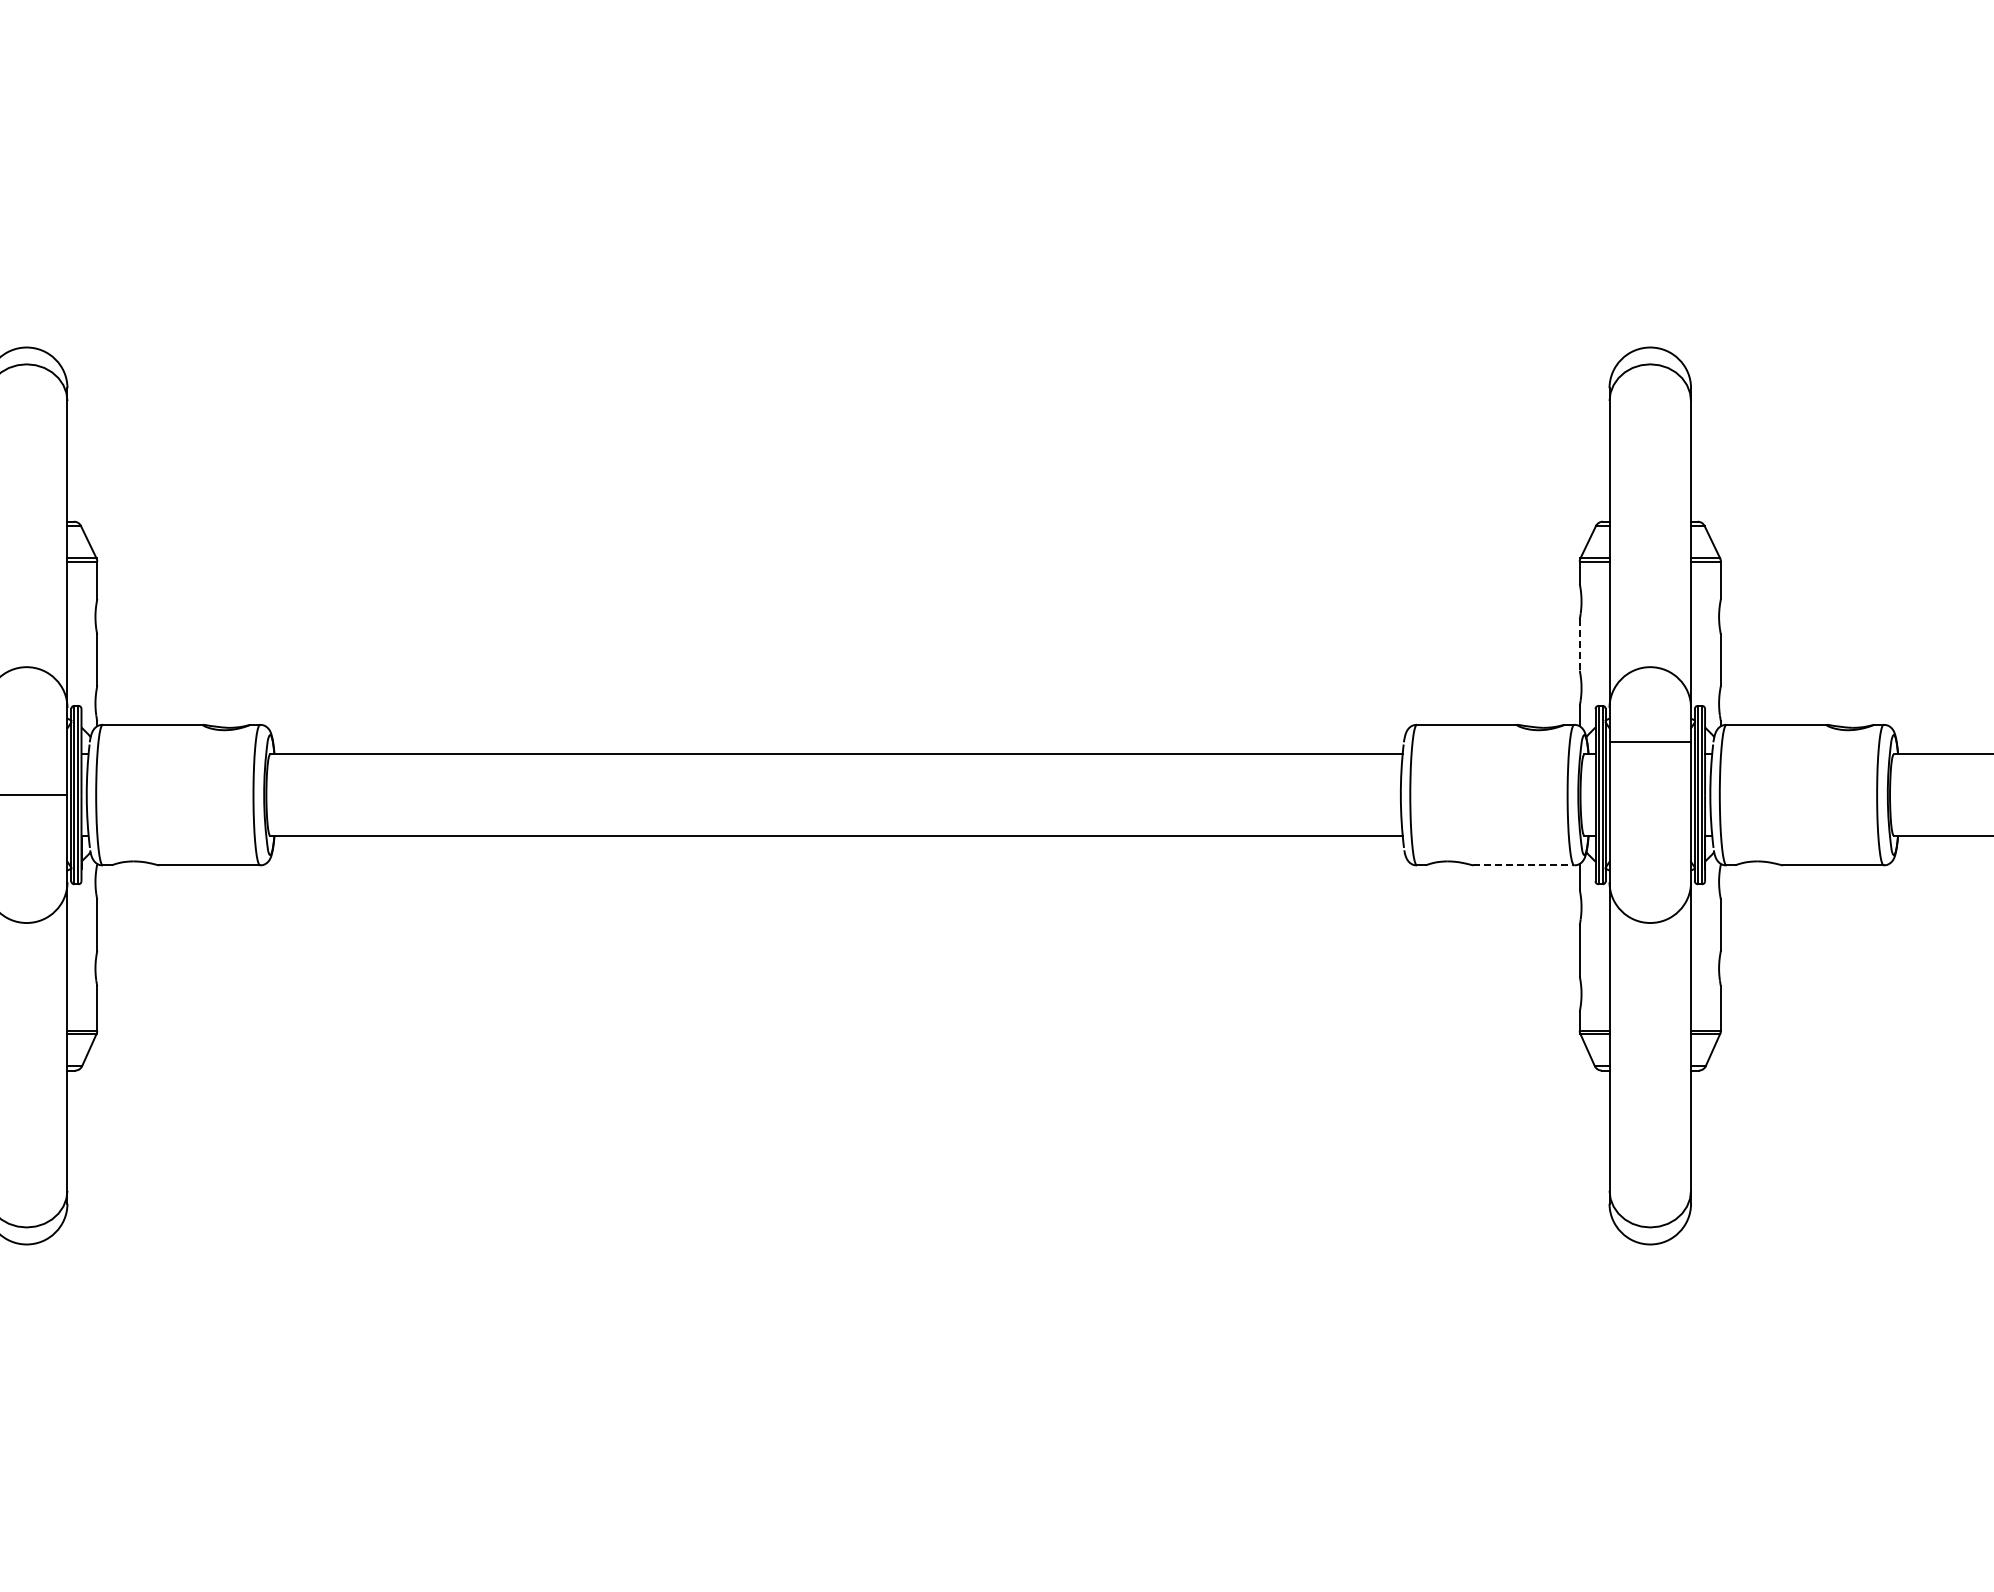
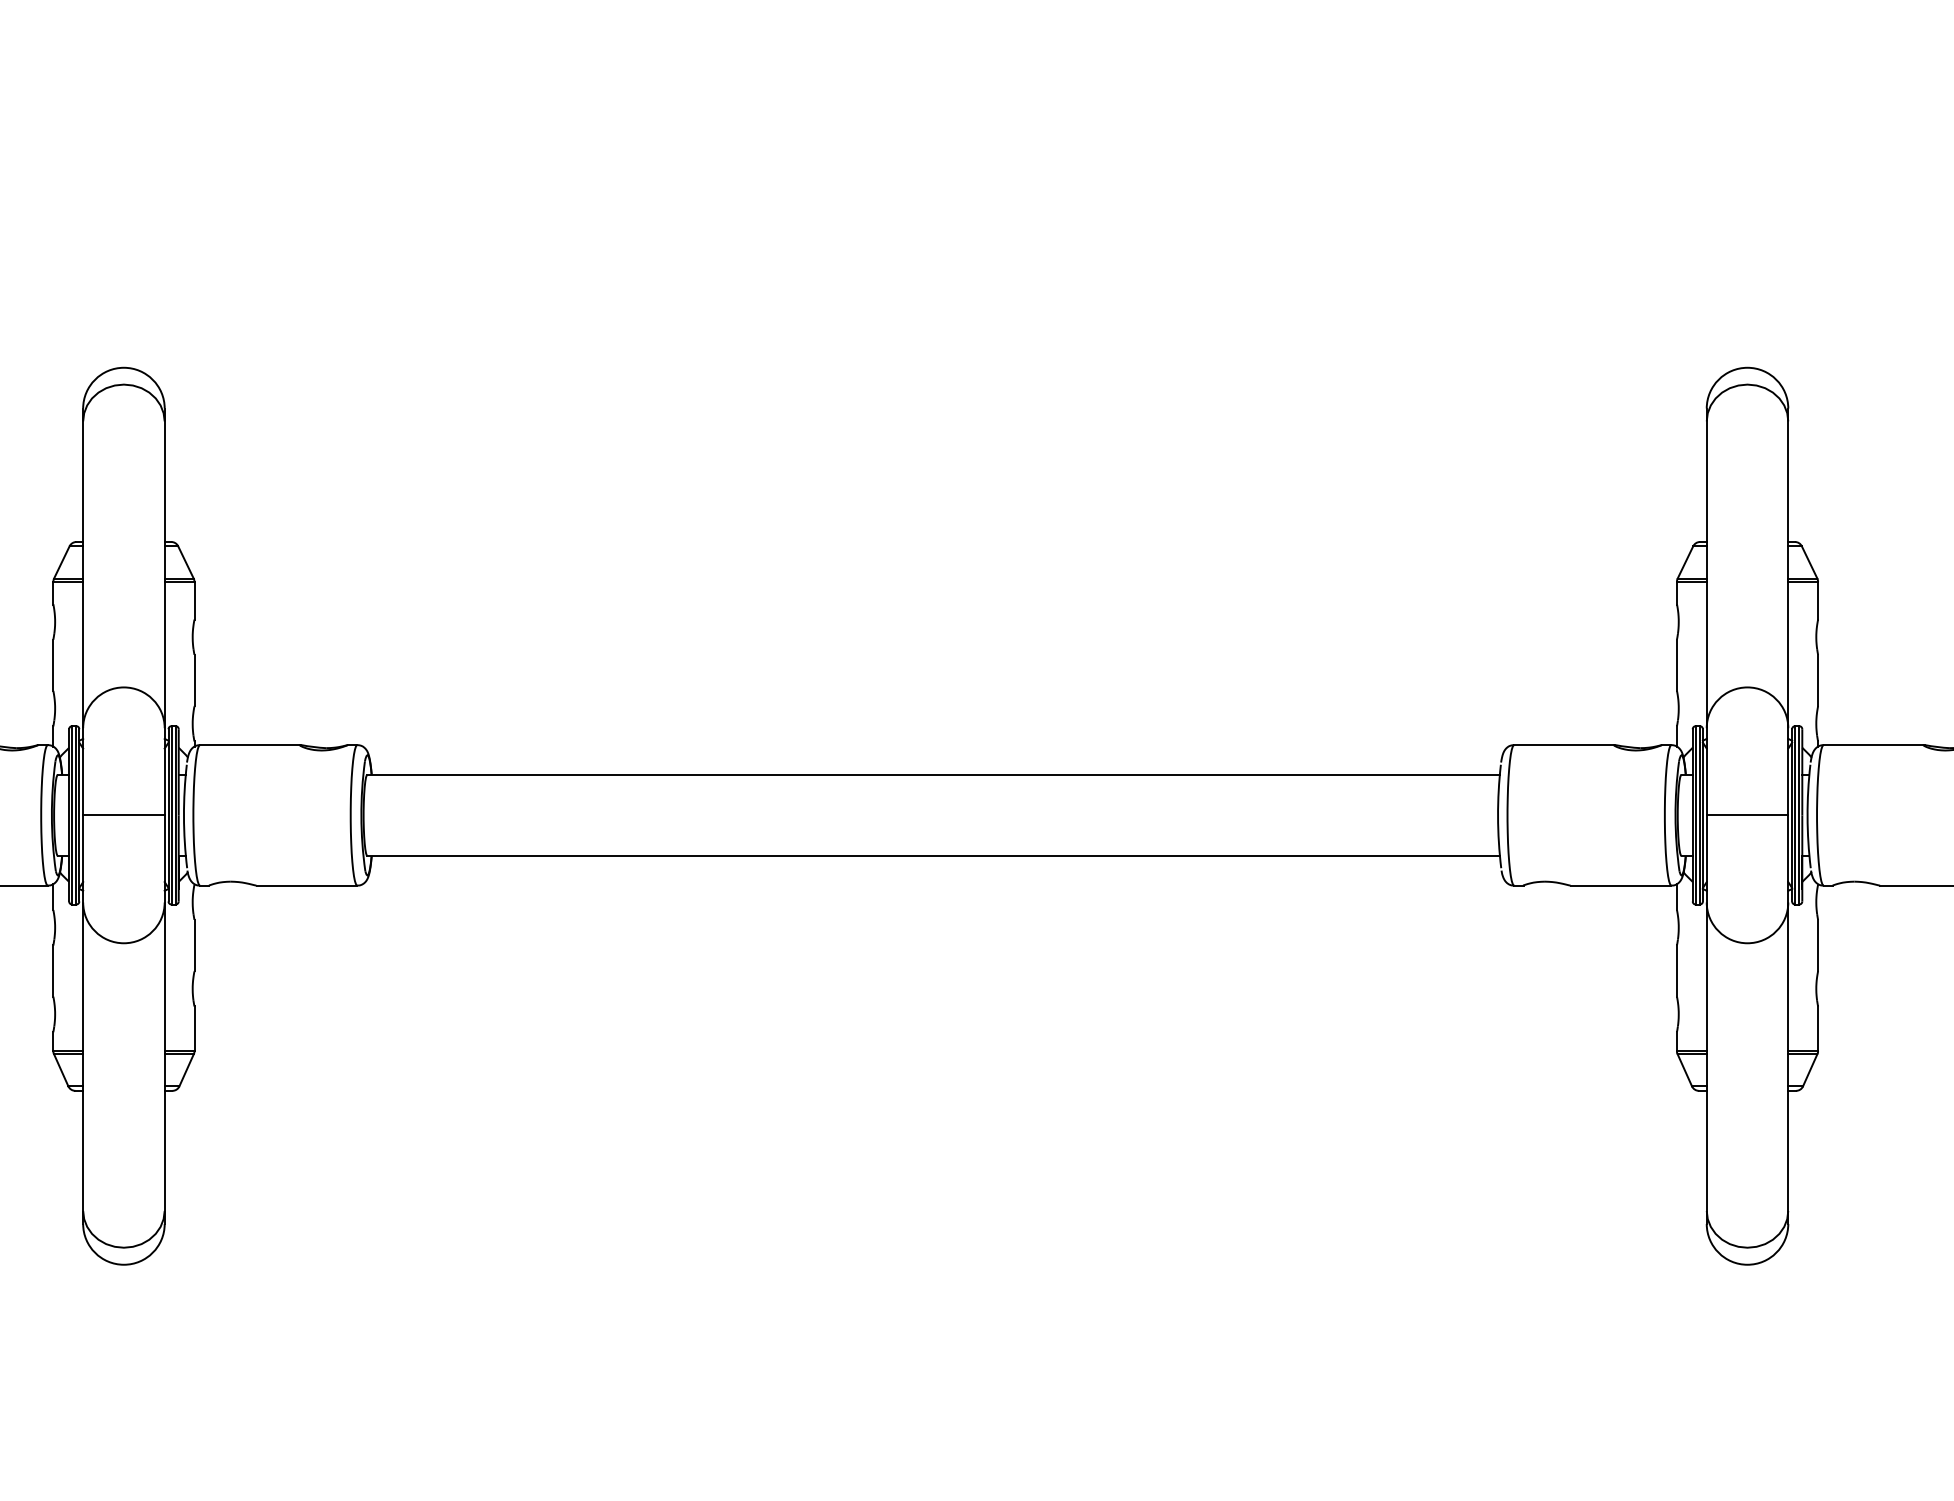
line: (1579, 645) -> (1676, 665), dashed -> solid
line: (1650, 742) -> (1747, 815), moved
line: (1524, 865) -> (1621, 885), dashed -> solid

